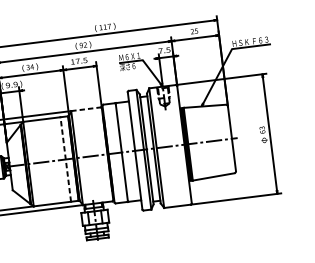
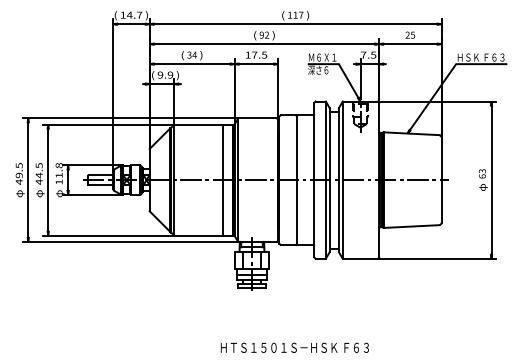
line: (86, 109) -> (258, 118), dashed -> solid
line: (65, 159) -> (223, 180), dashed -> solid

